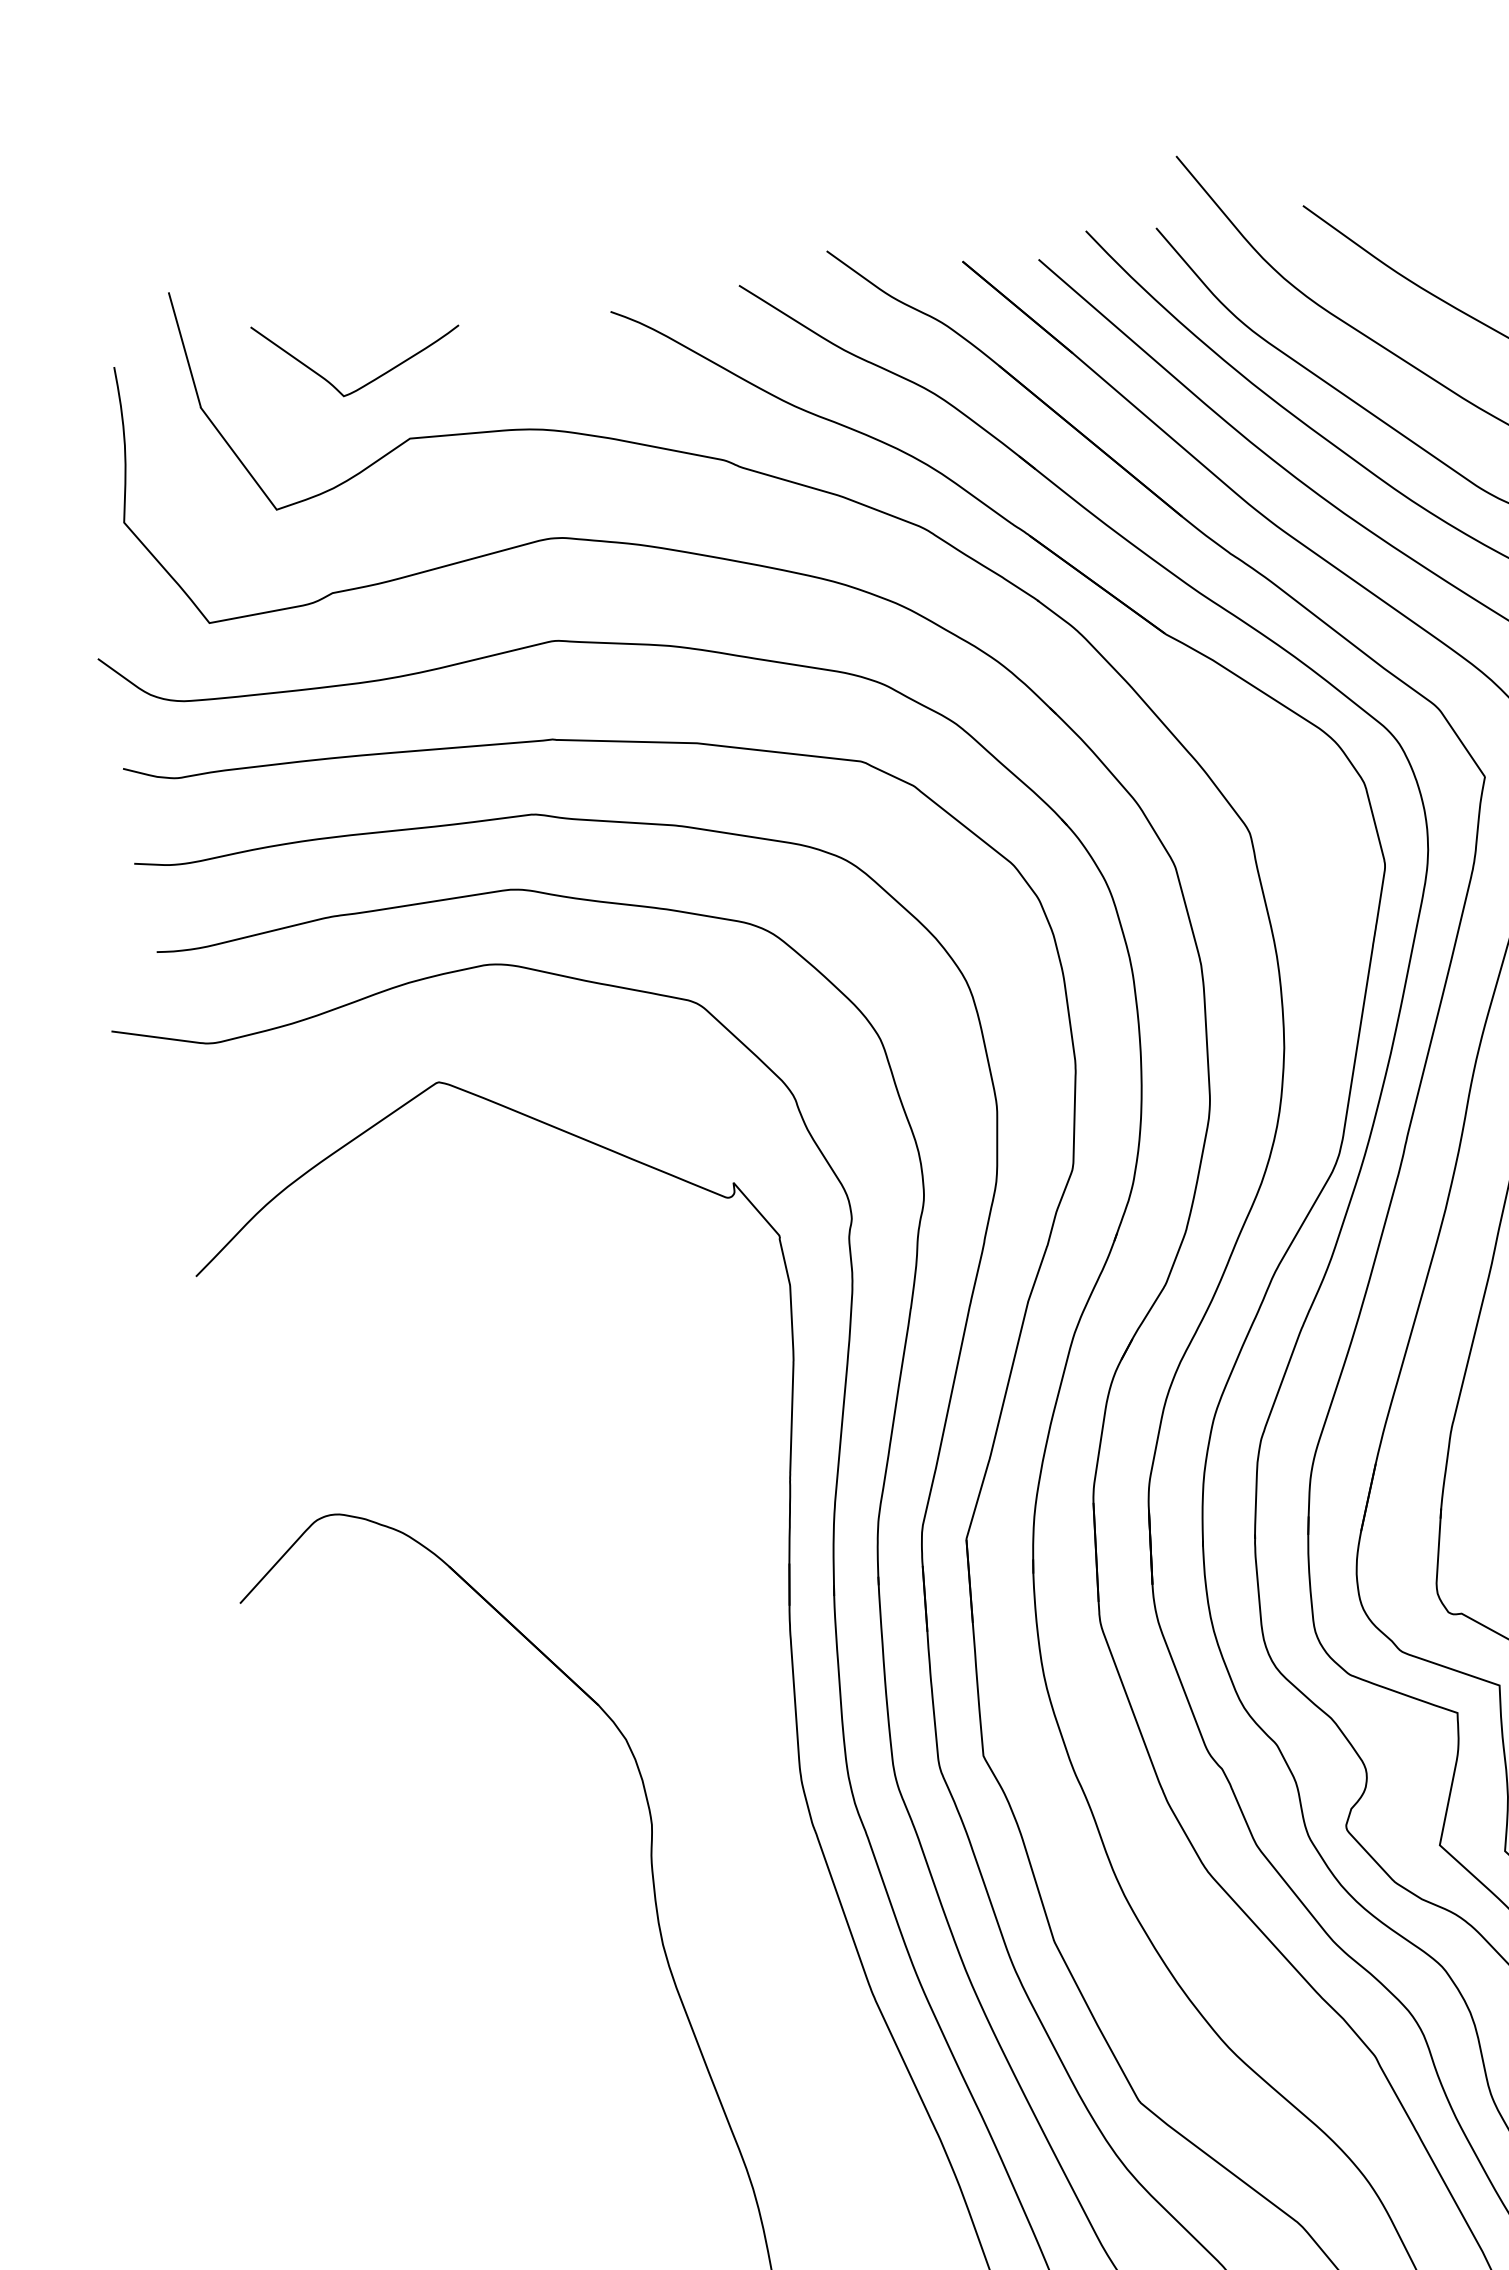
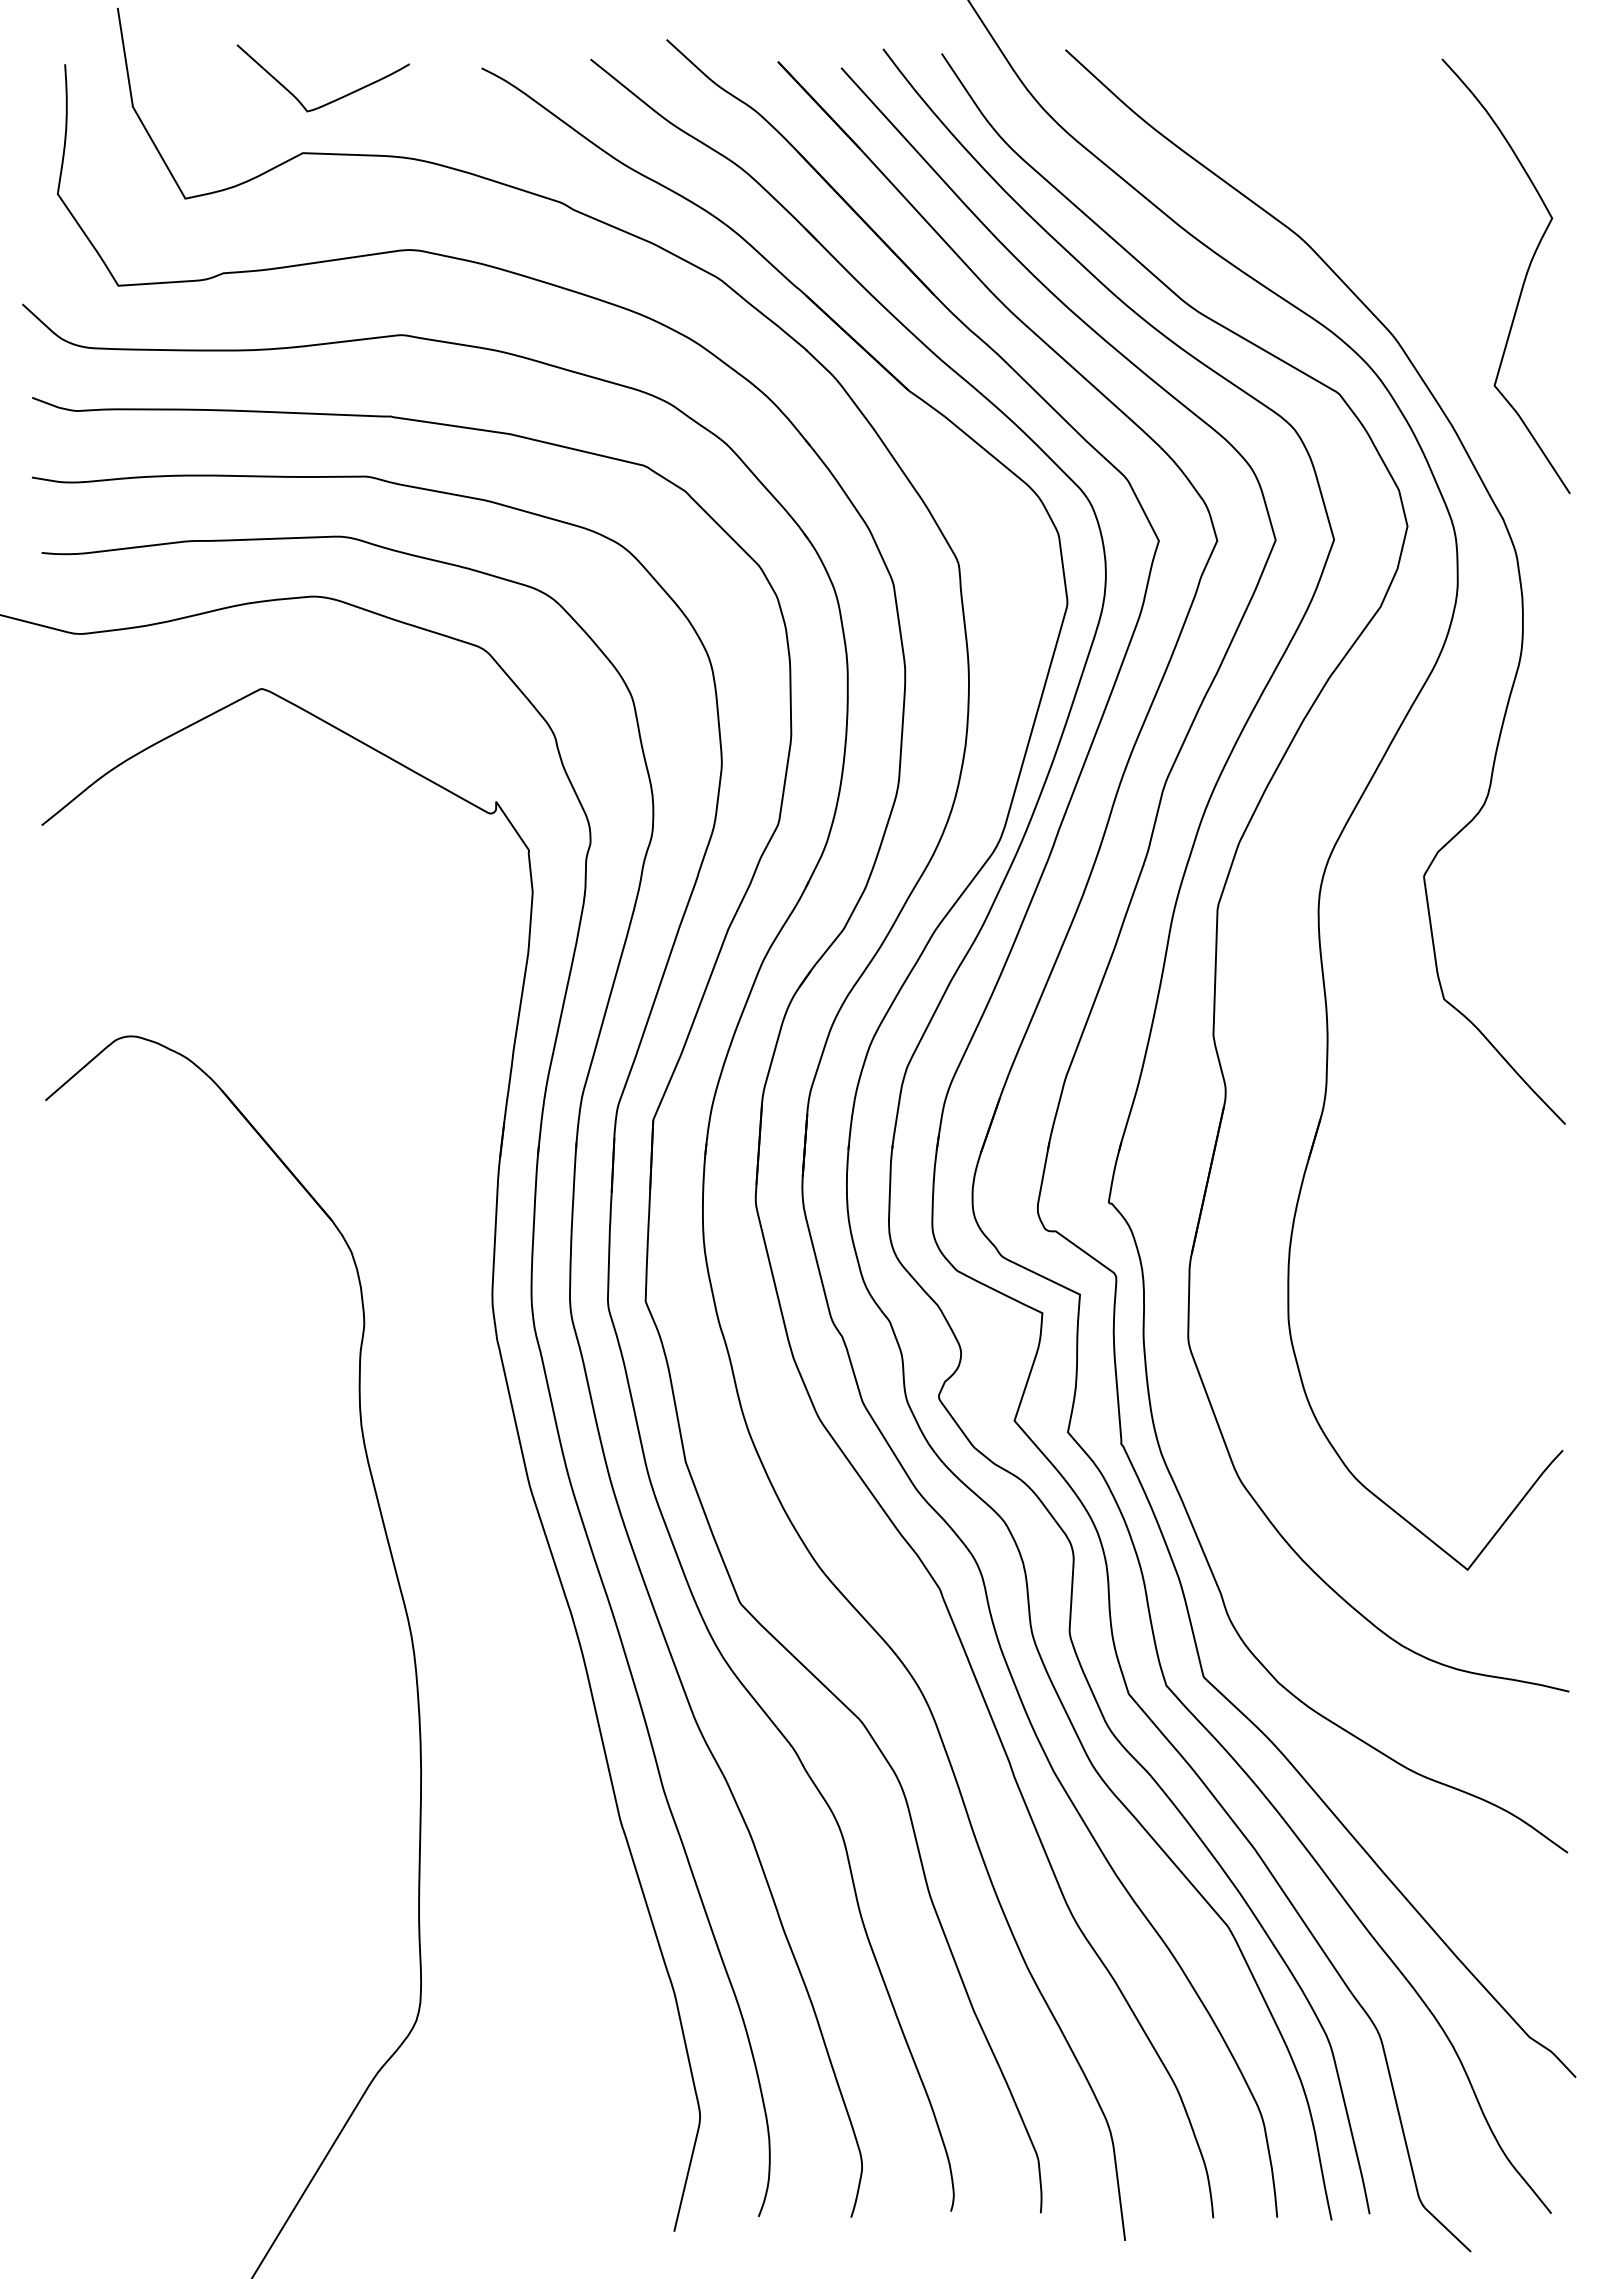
curve: (372, 379) -> (332, 100), moved

